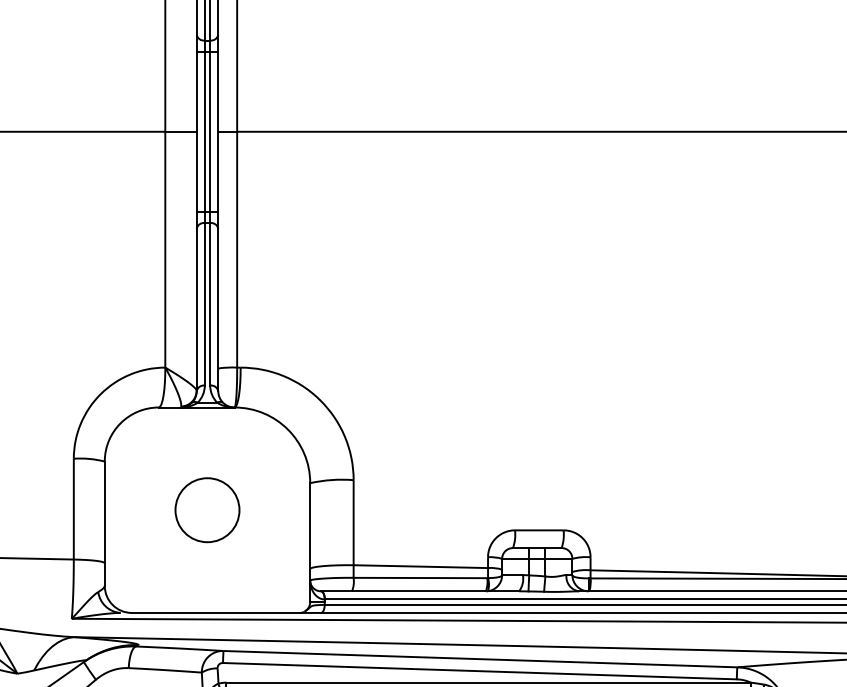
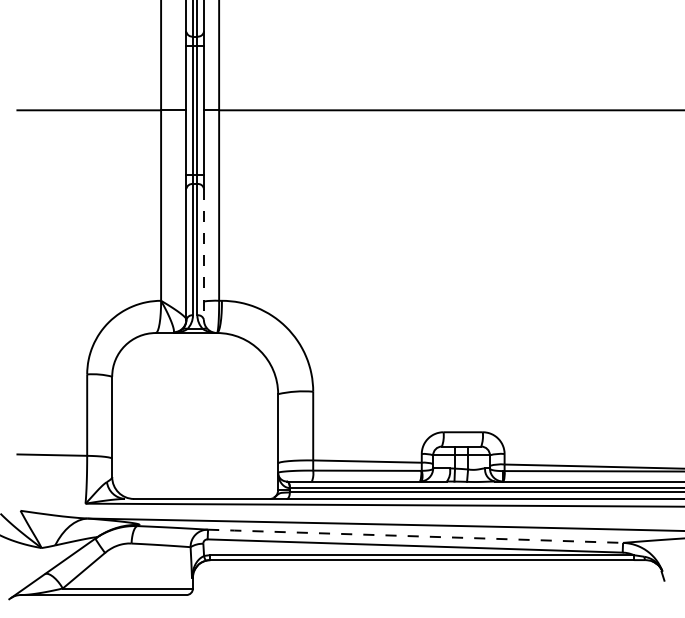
line: (217, 310) -> (203, 254), solid -> dashed
circle: (206, 509) -> (194, 415), removed
line: (479, 659) -> (414, 536), solid -> dashed

